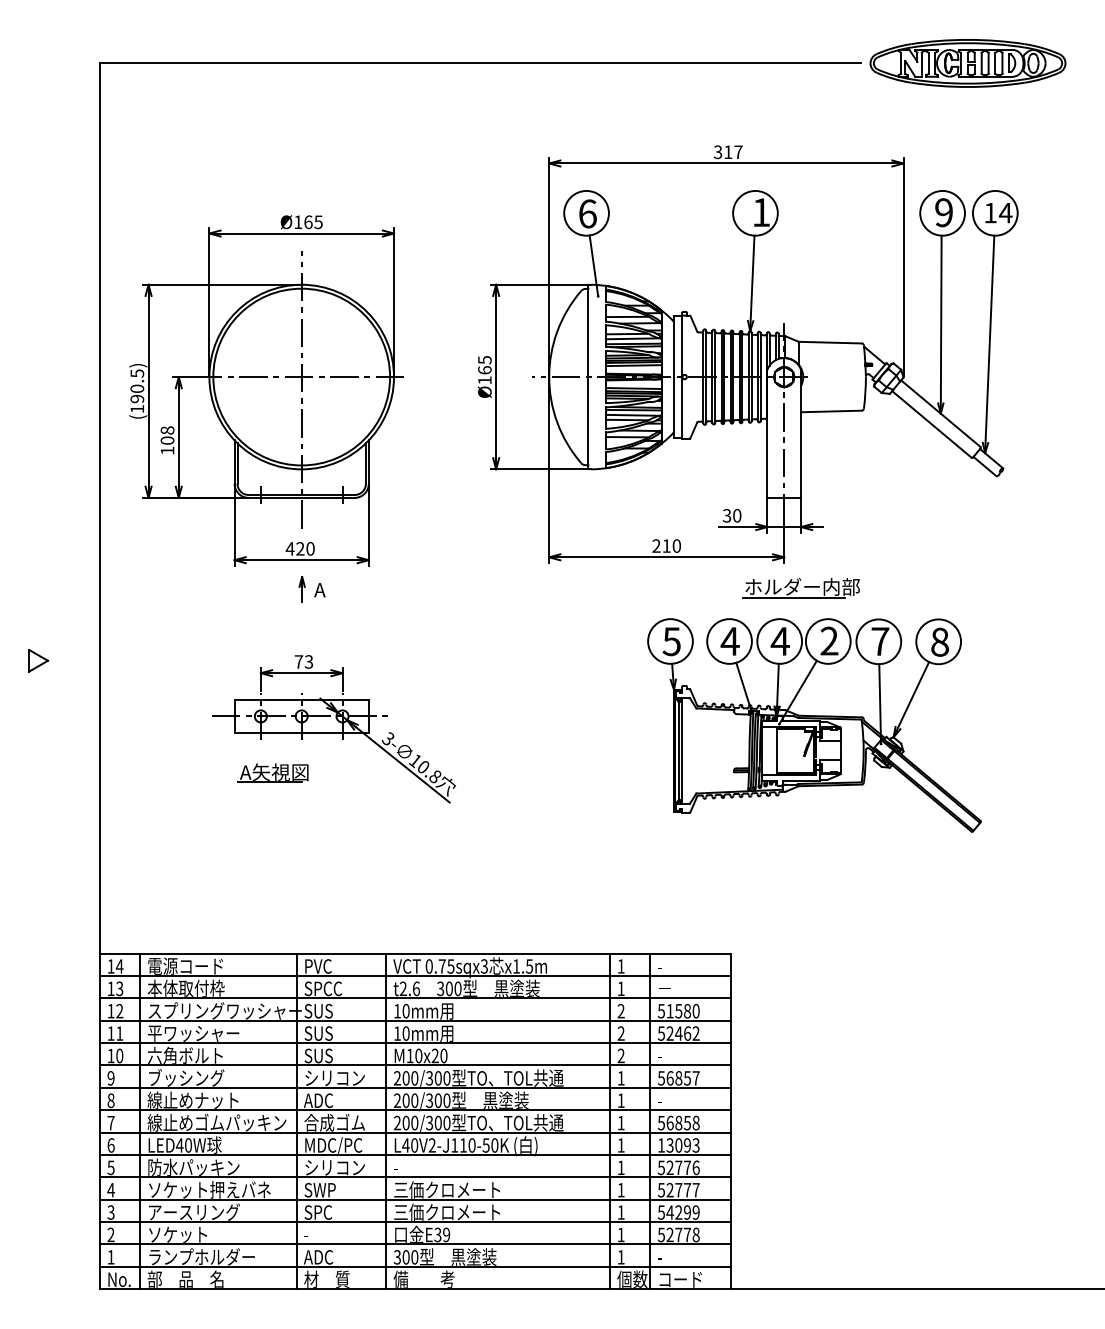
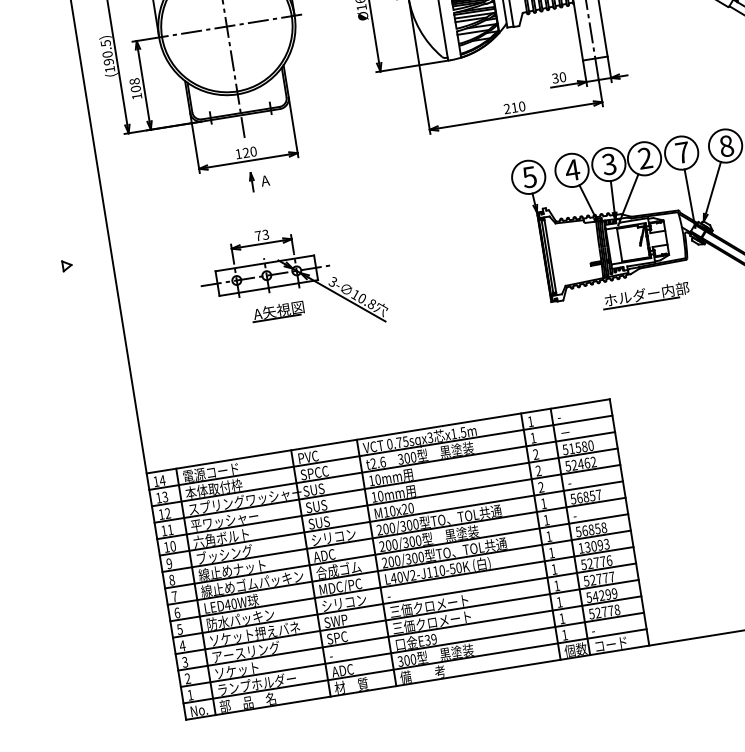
text: (289, 548) -> (238, 153), 420 -> 120
part: (800, 588) -> (645, 295), moved
text: (779, 641) -> (608, 164), 4 -> 3
part: (38, 660) -> (67, 265), size x0.62
part: (272, 772) -> (277, 310), moved

